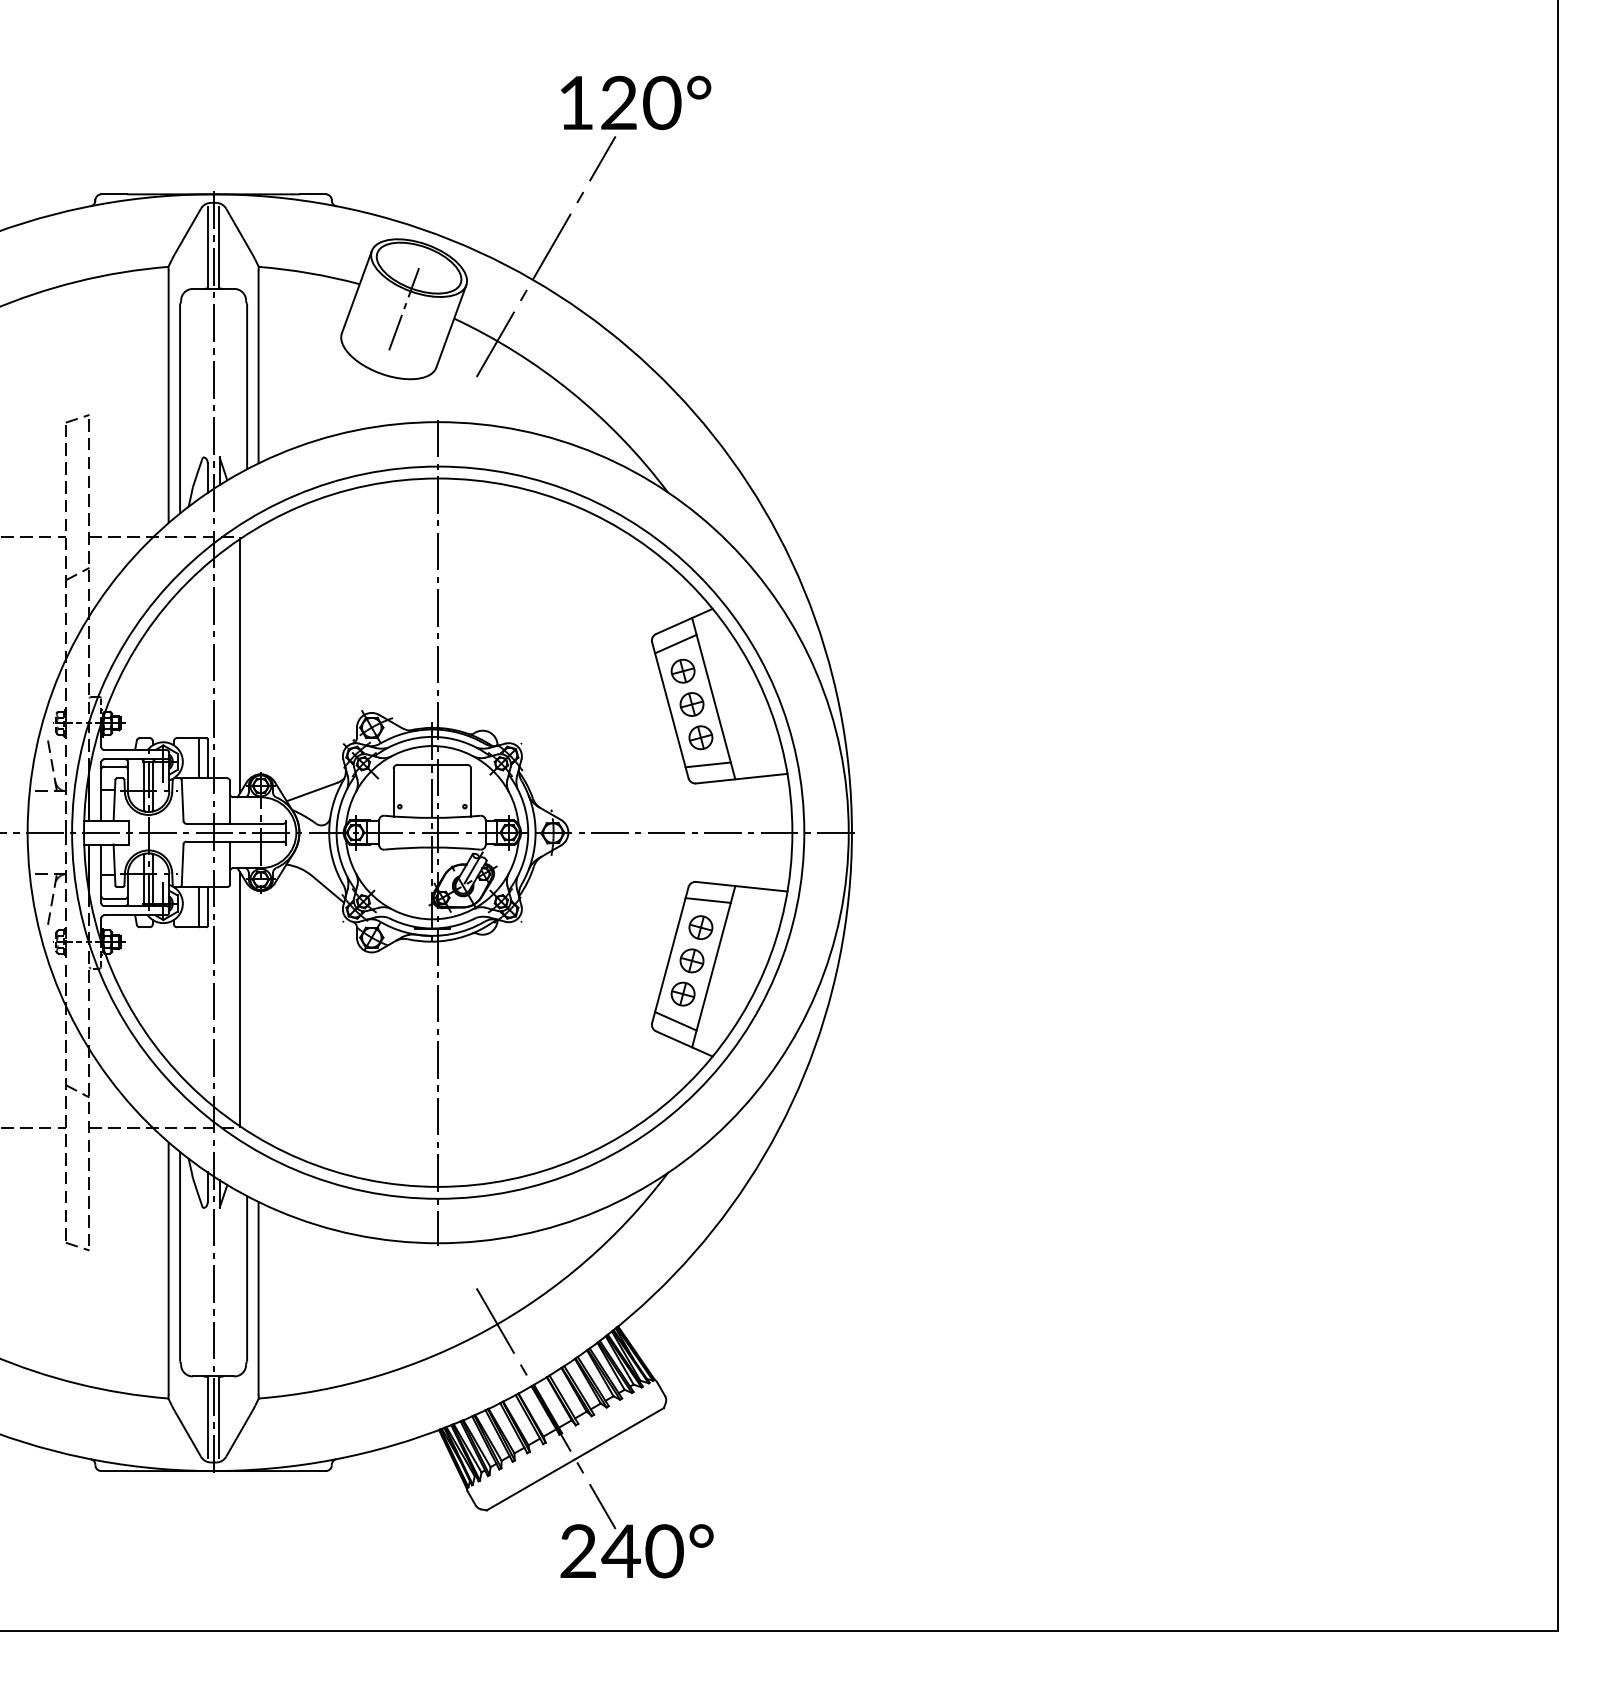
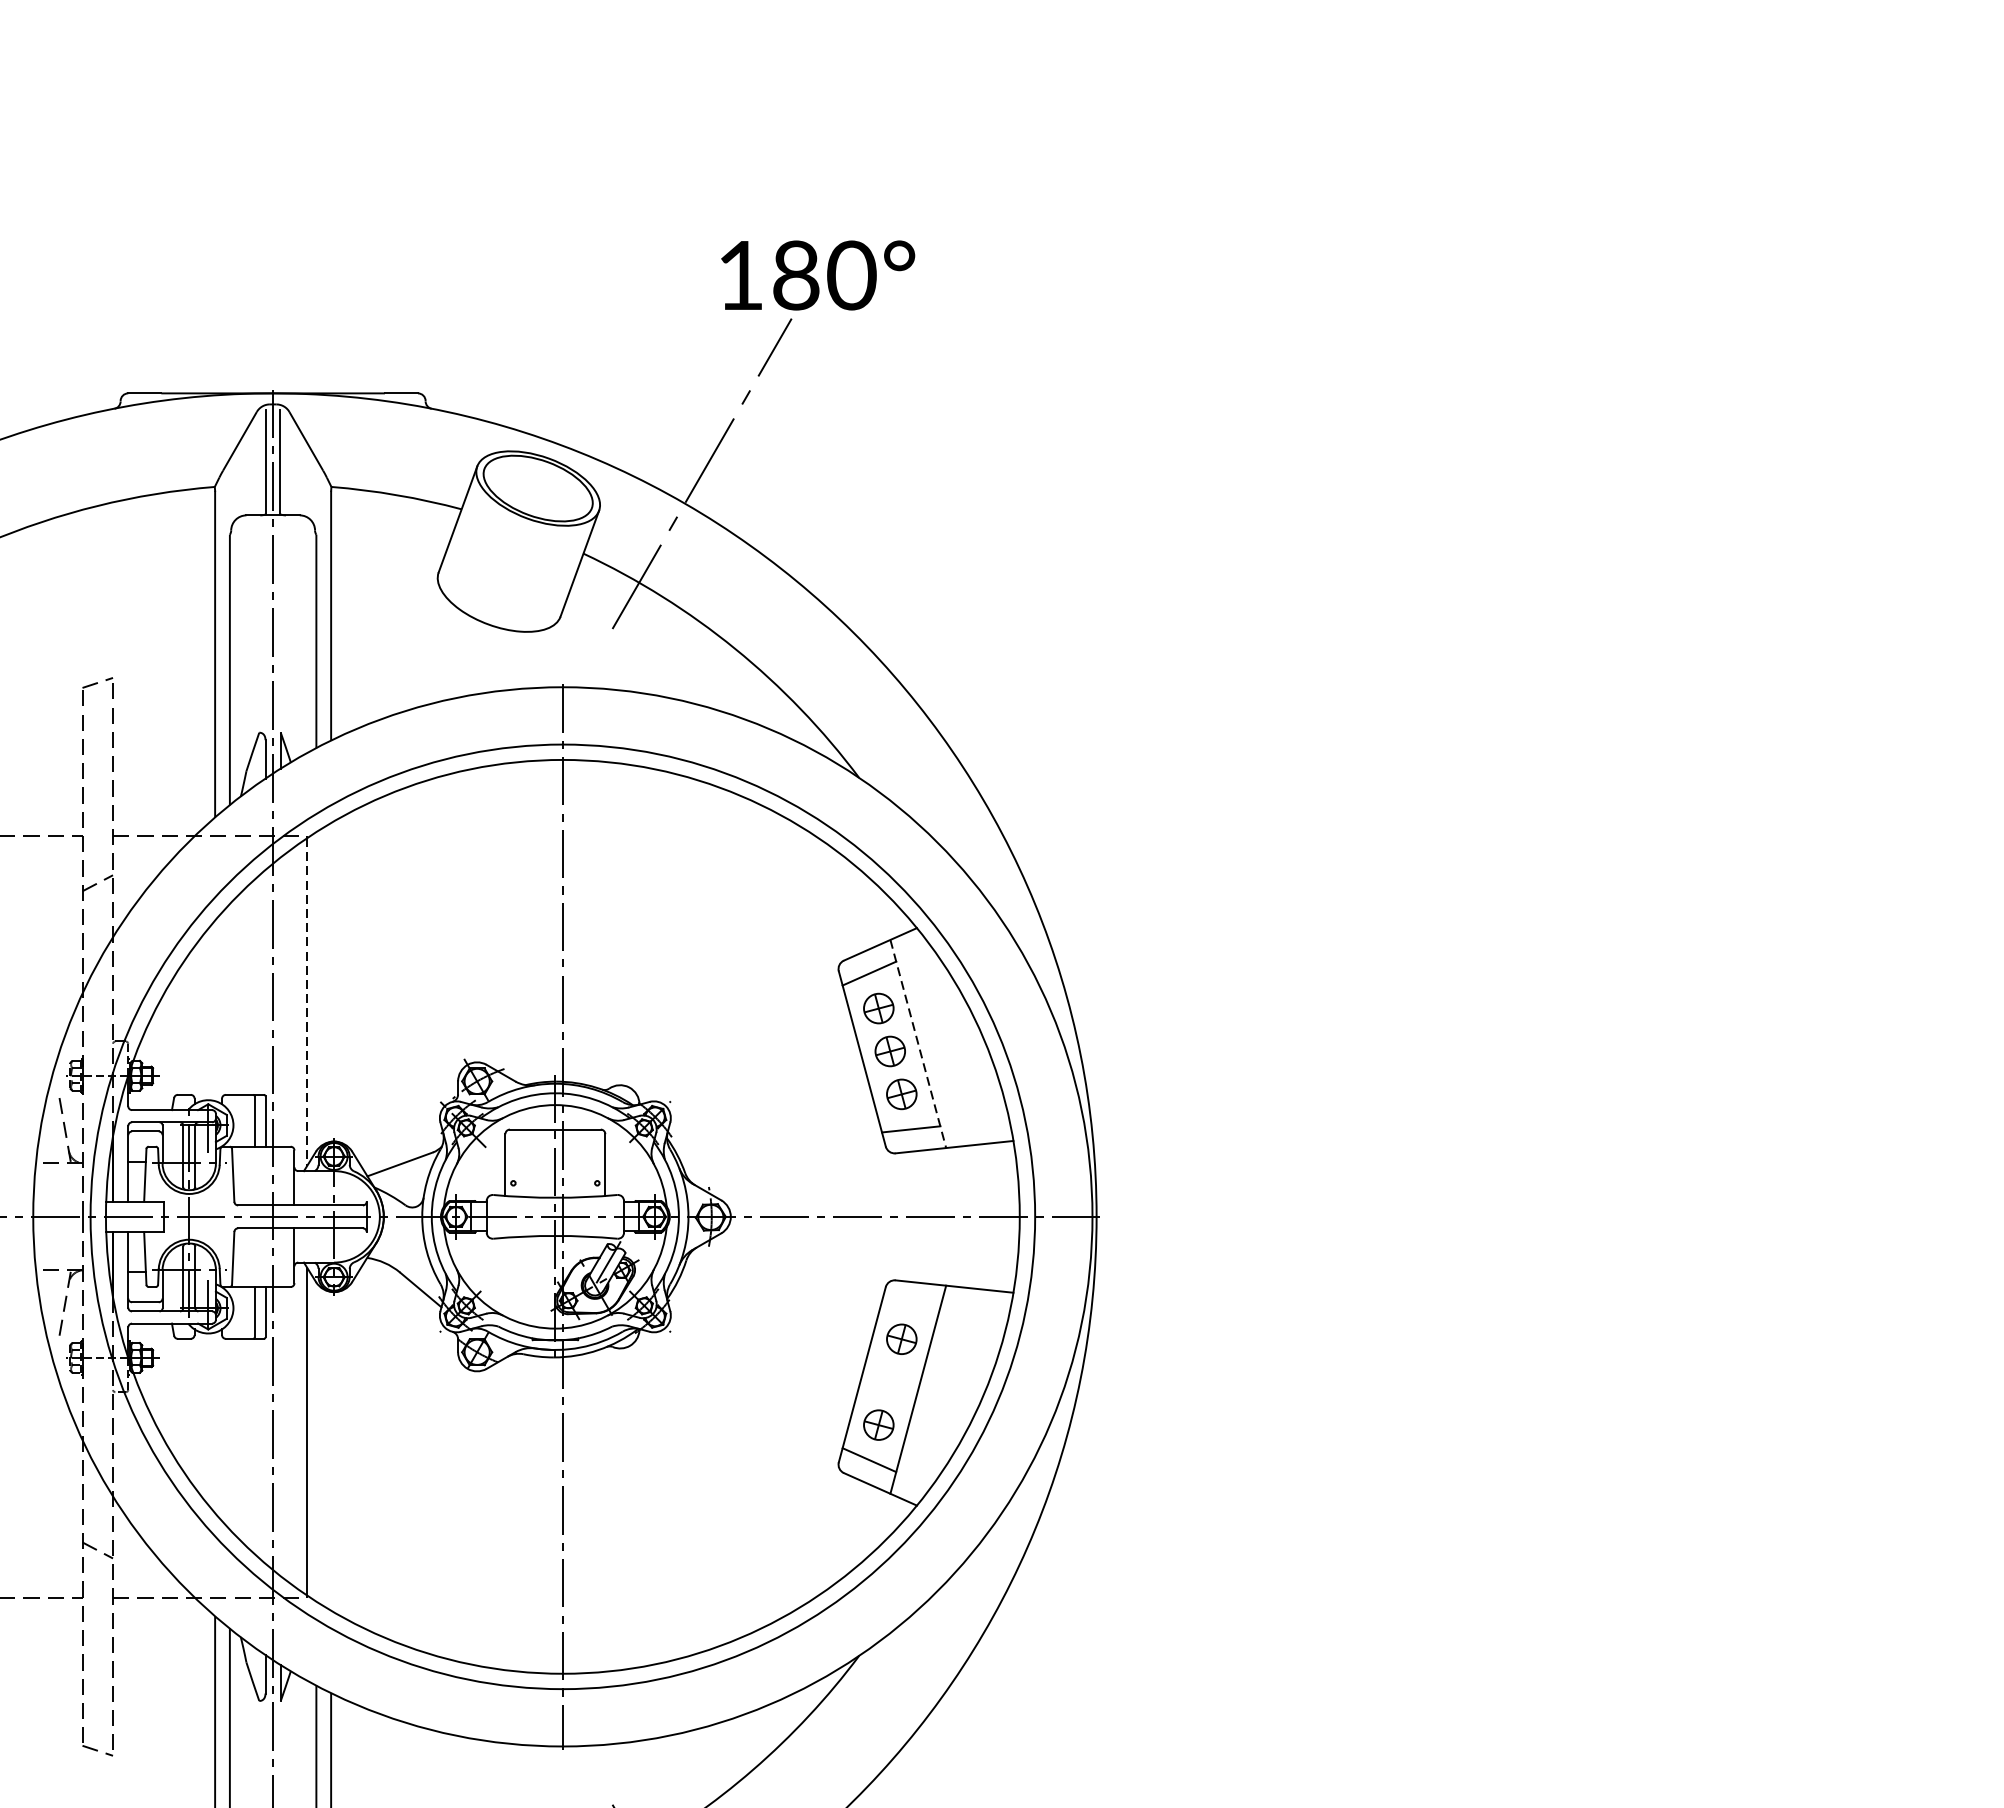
text: (619, 103) -> (796, 276), 120° -> 180°
line: (404, 309) -> (519, 541), removed
line: (240, 665) -> (307, 1001), solid -> dashed
line: (713, 698) -> (917, 1043), solid -> dashed
line: (707, 900) -> (910, 1304), removed
part: (691, 960) -> (889, 1381), removed

